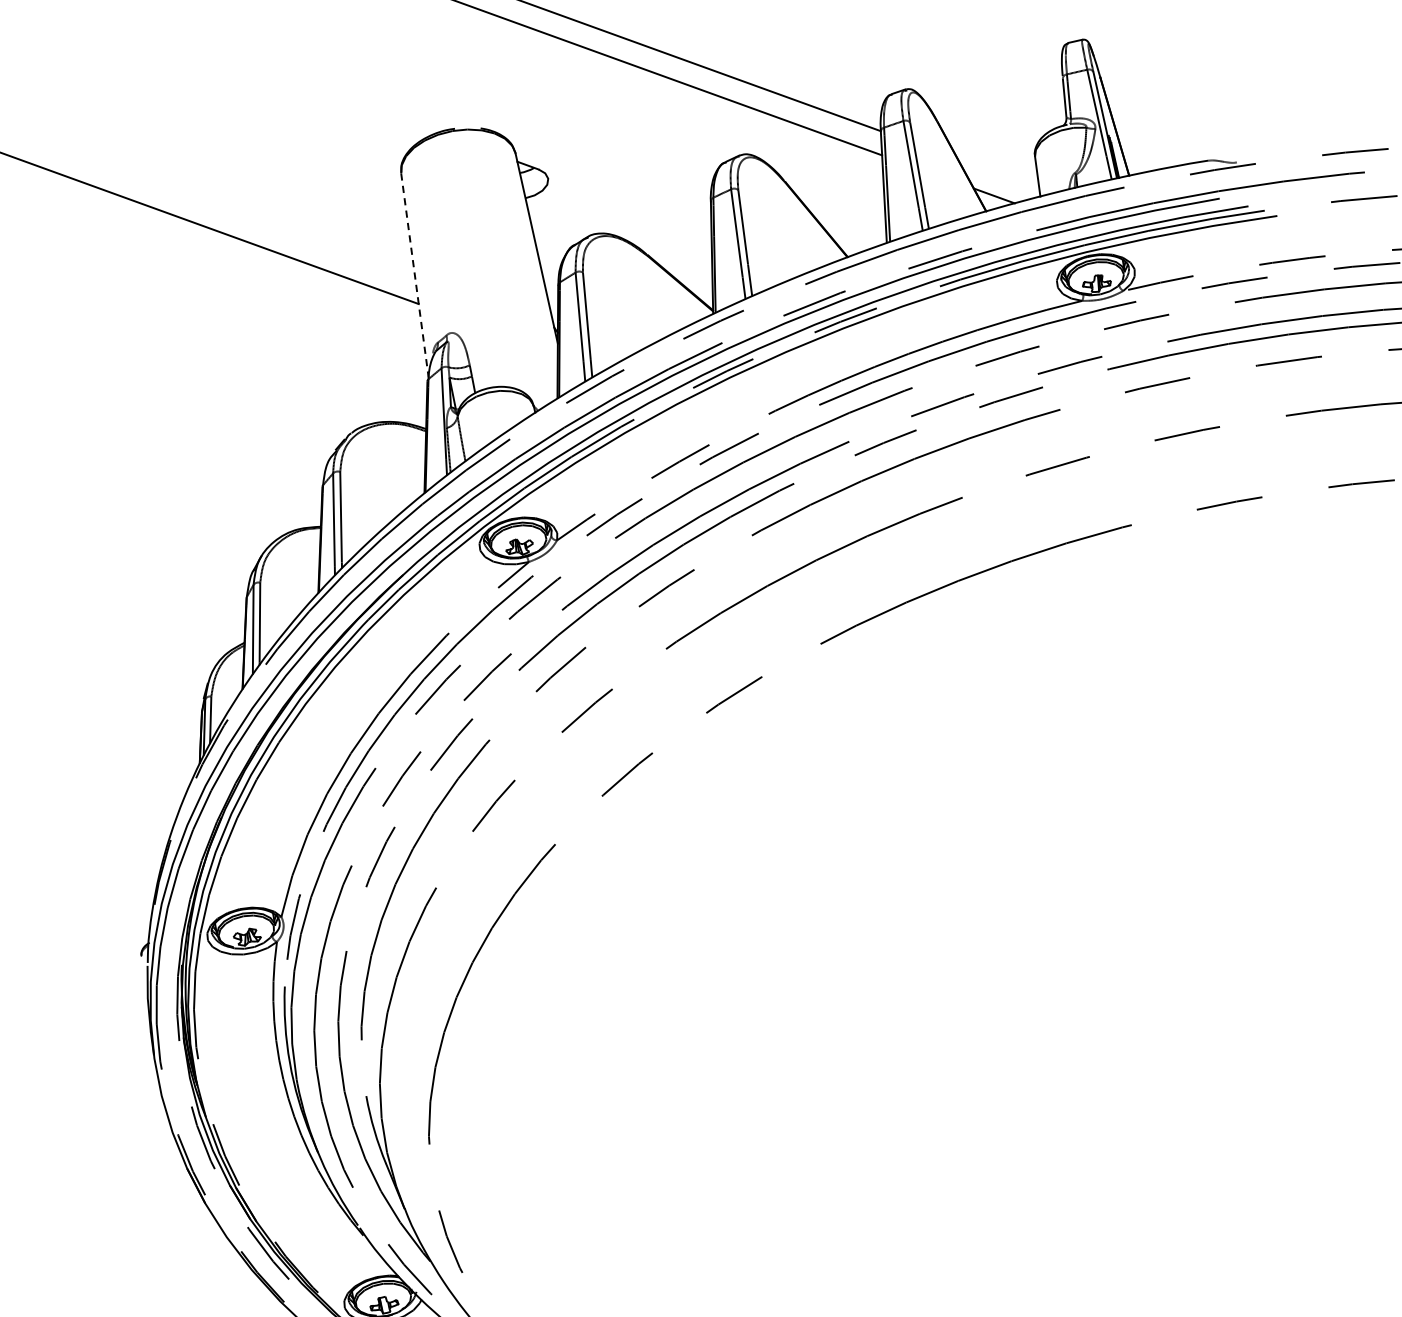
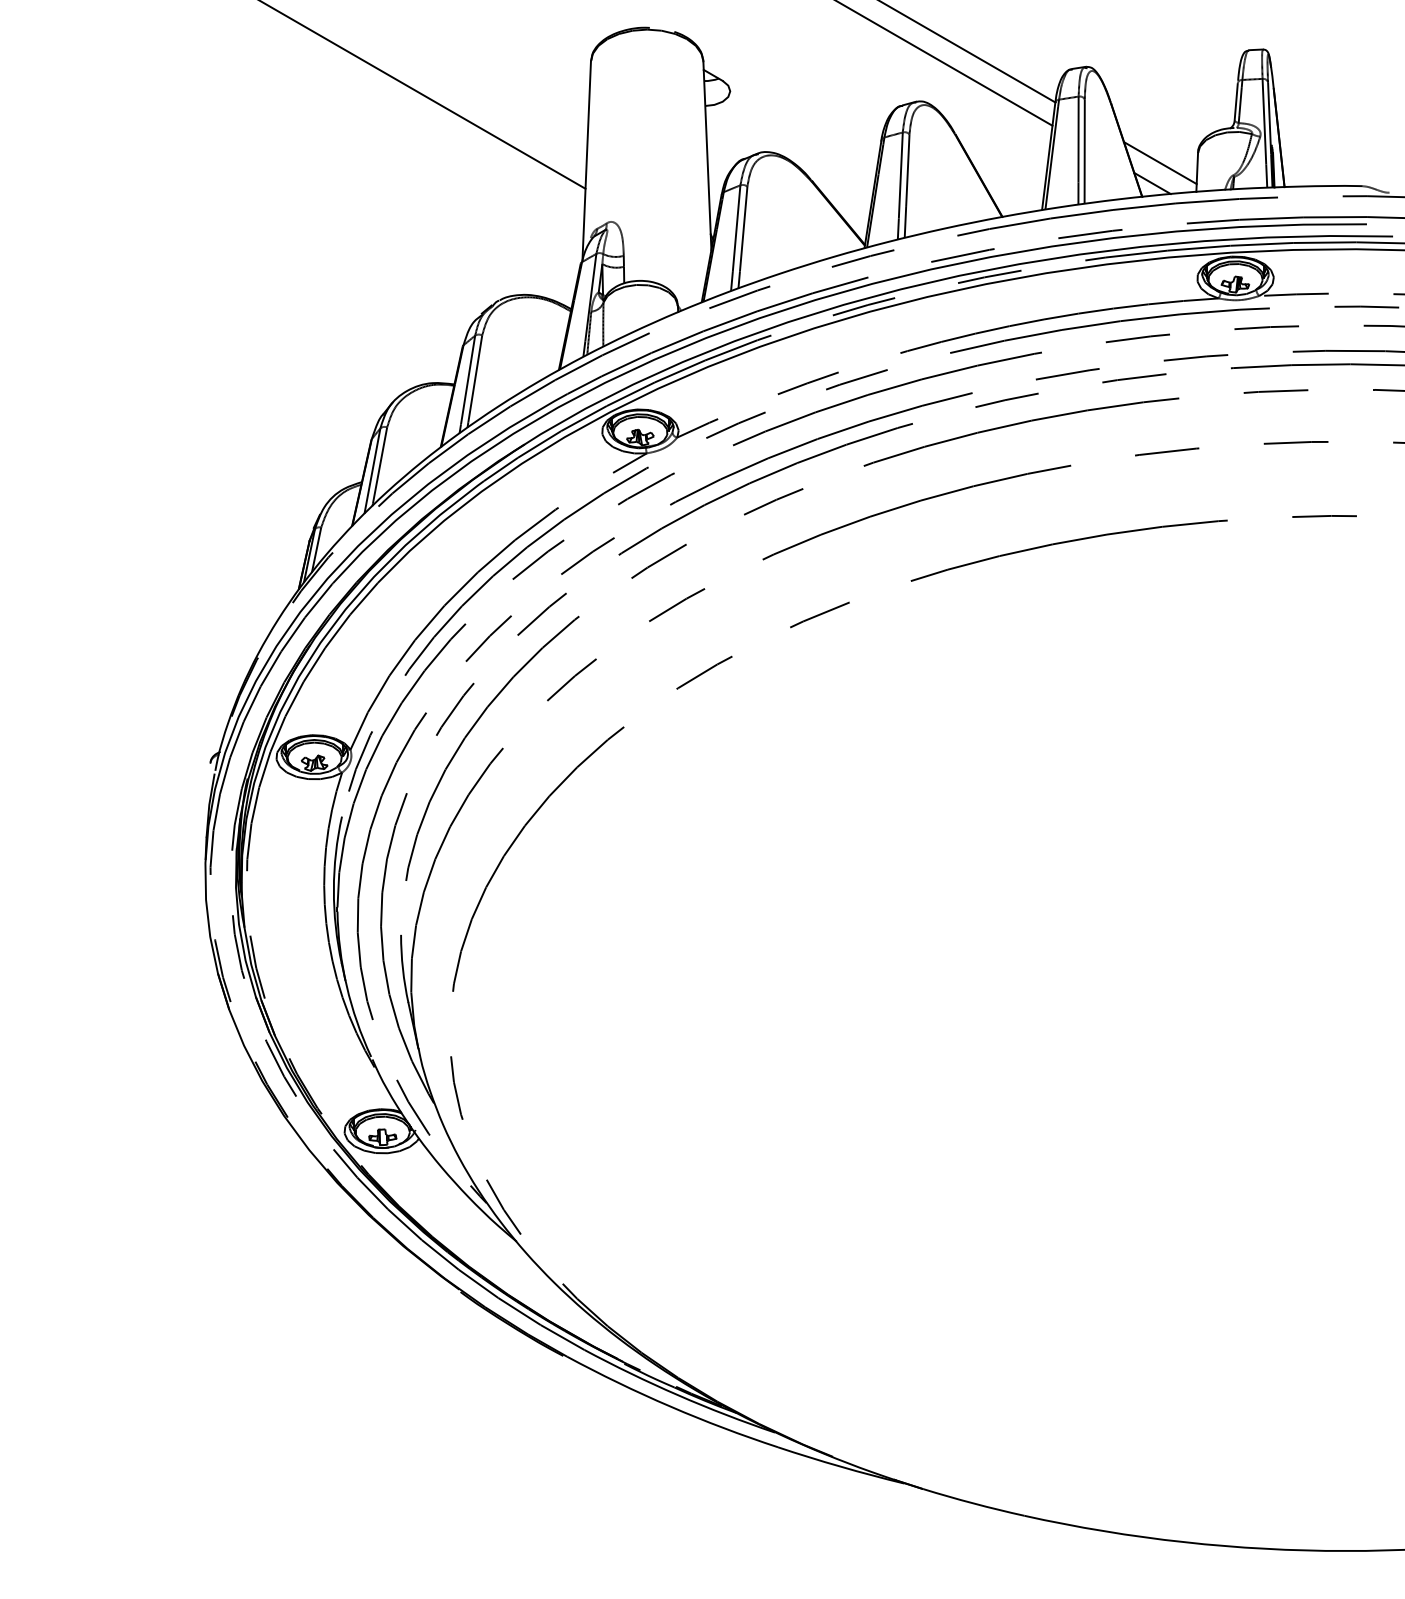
line: (998, 174) -> (1160, 163), added
line: (414, 275) -> (586, 160), dashed -> solid

